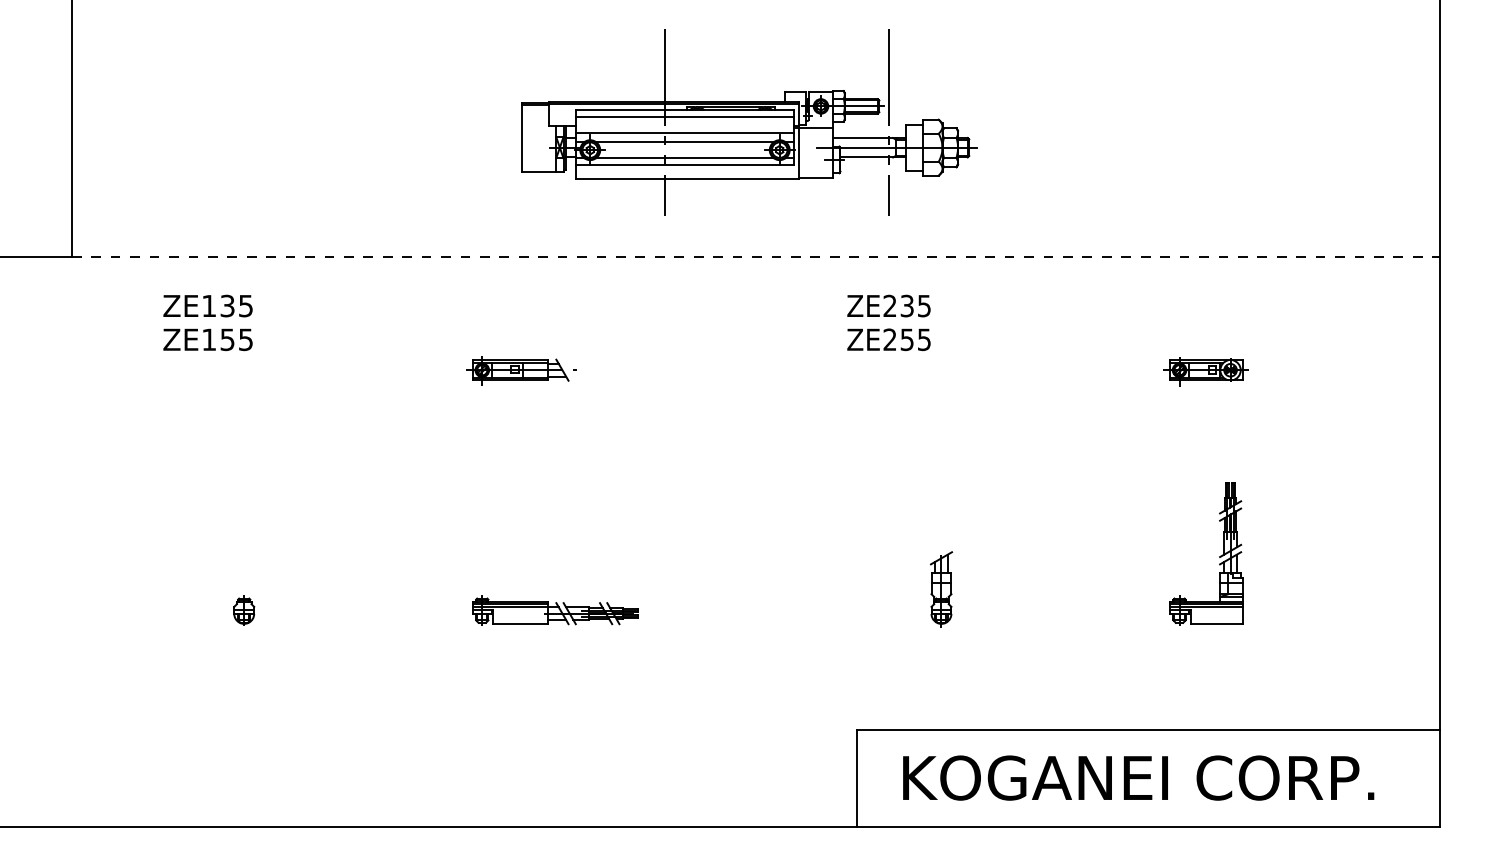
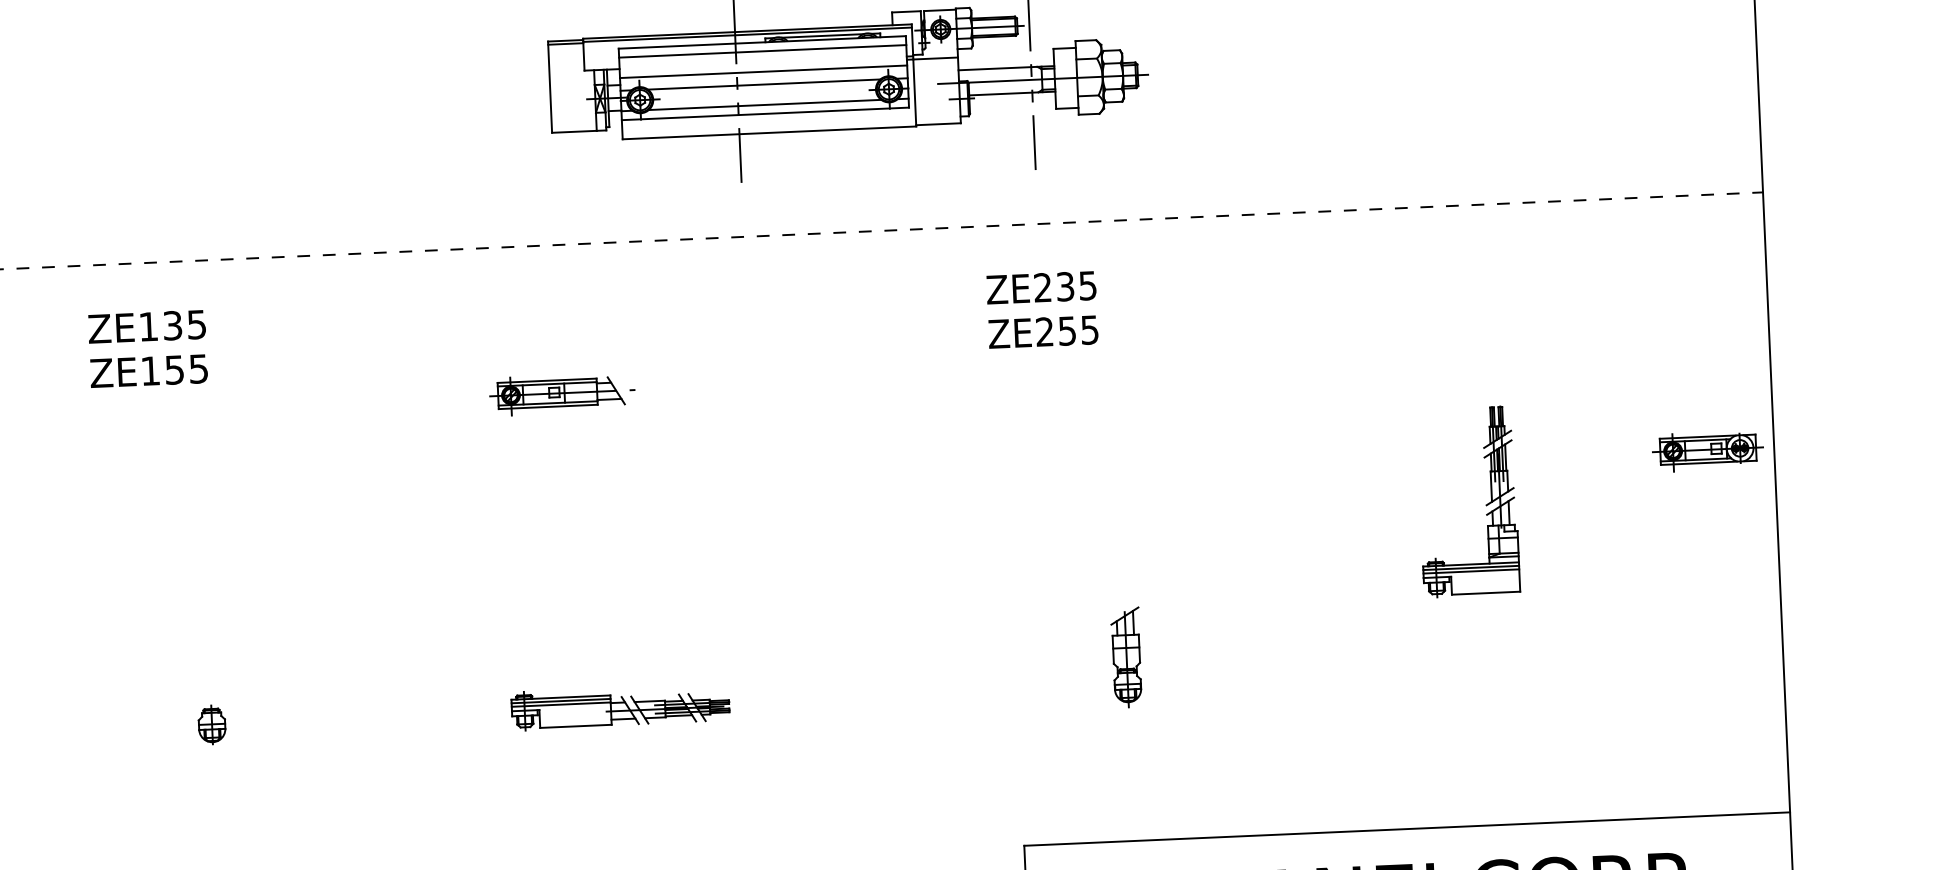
part: (1205, 371) -> (1707, 451), moved
part: (1219, 556) -> (1485, 504), moved

